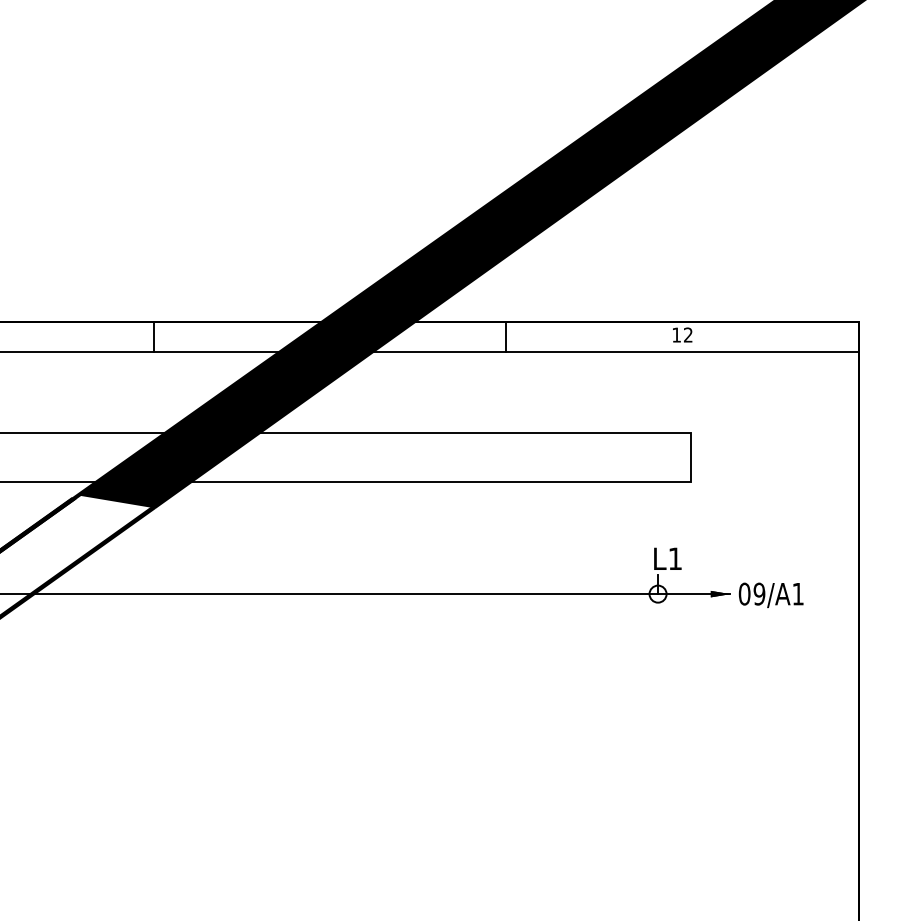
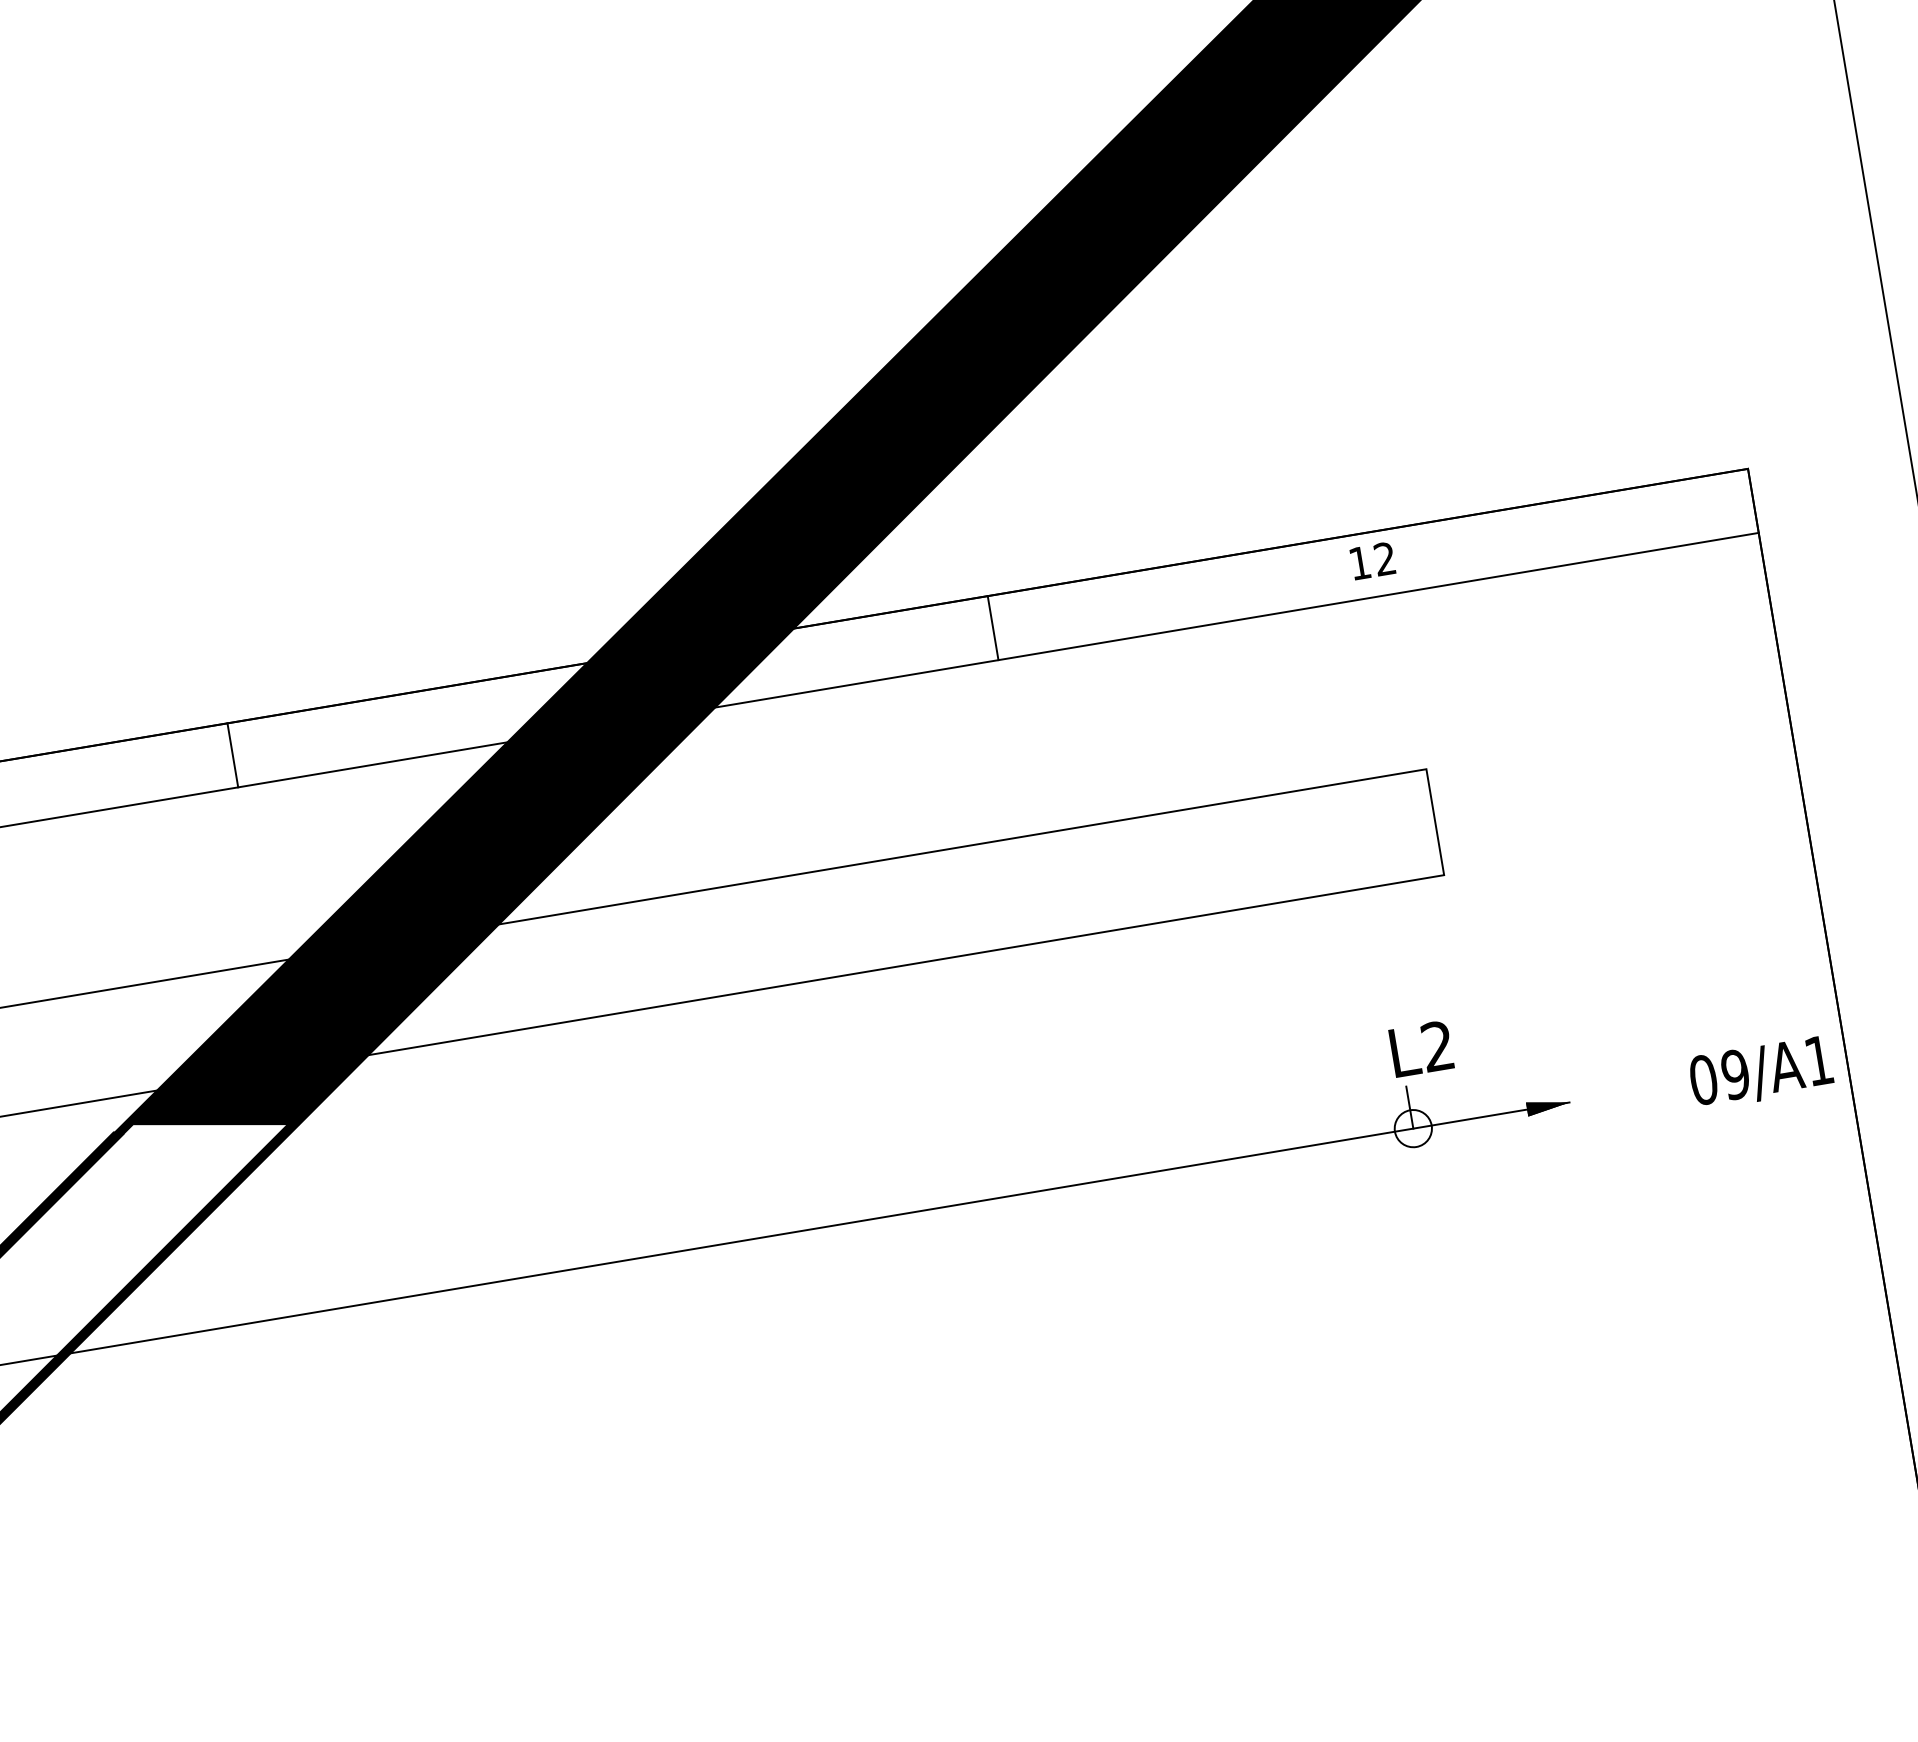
text: (674, 558) -> (1435, 1045), L1 -> L2
text: (770, 594) -> (1759, 1071), moved

